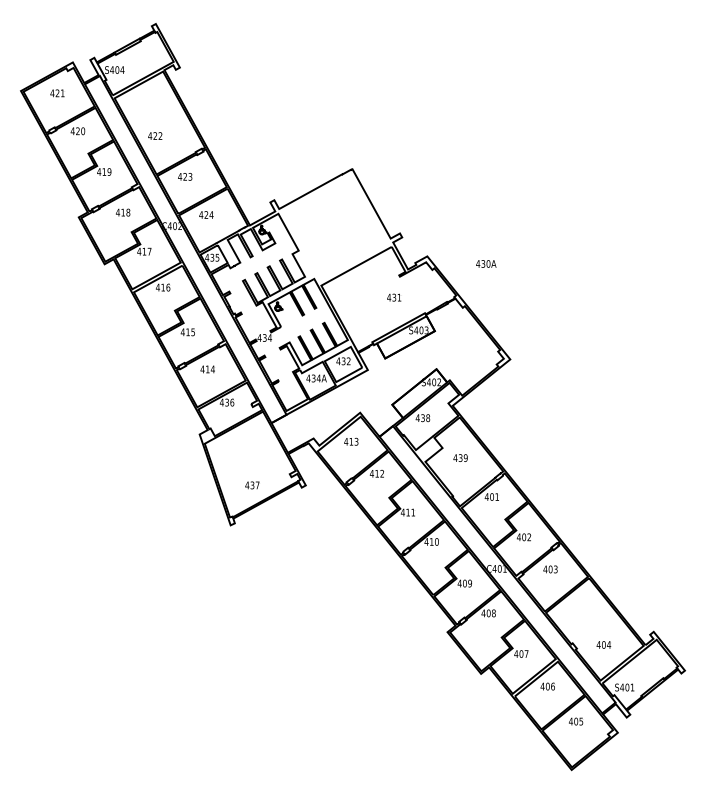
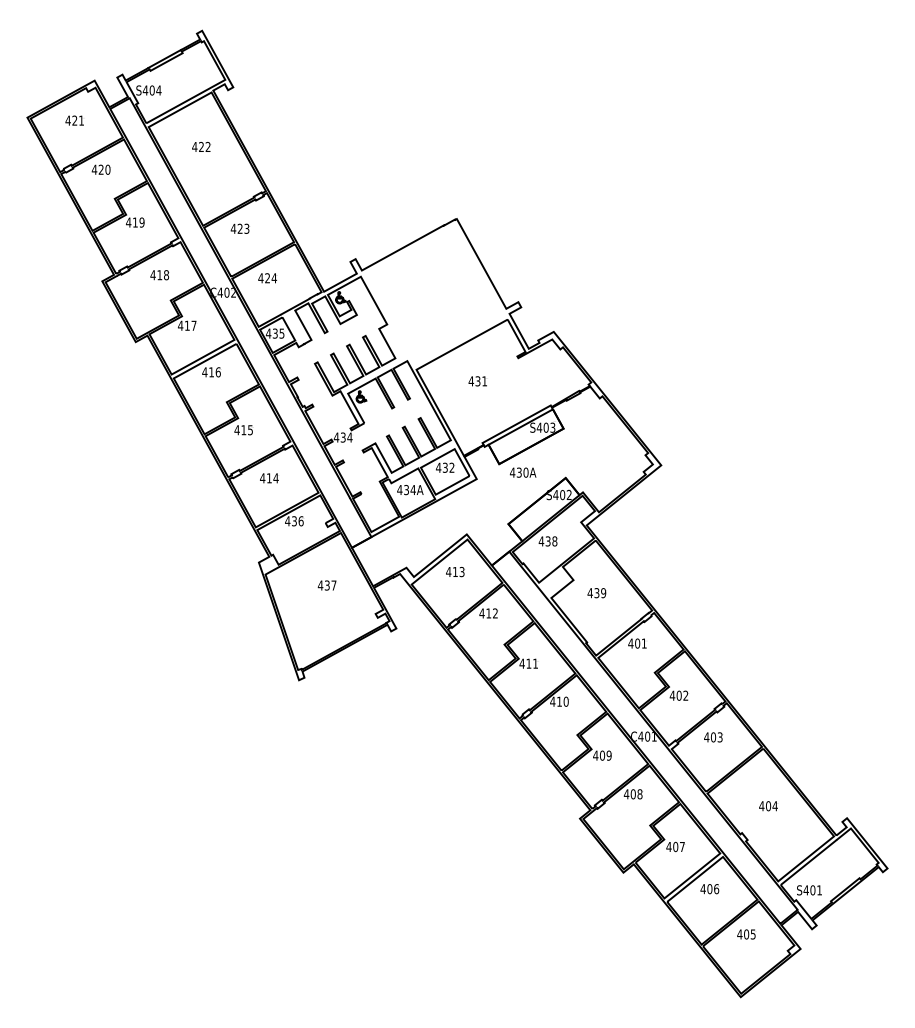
text: (155, 135) -> (201, 146), moved
text: (485, 263) -> (522, 472), moved
text: (393, 297) -> (477, 381), moved
text: (251, 485) -> (326, 585), moved
text: (603, 645) -> (768, 806), moved

